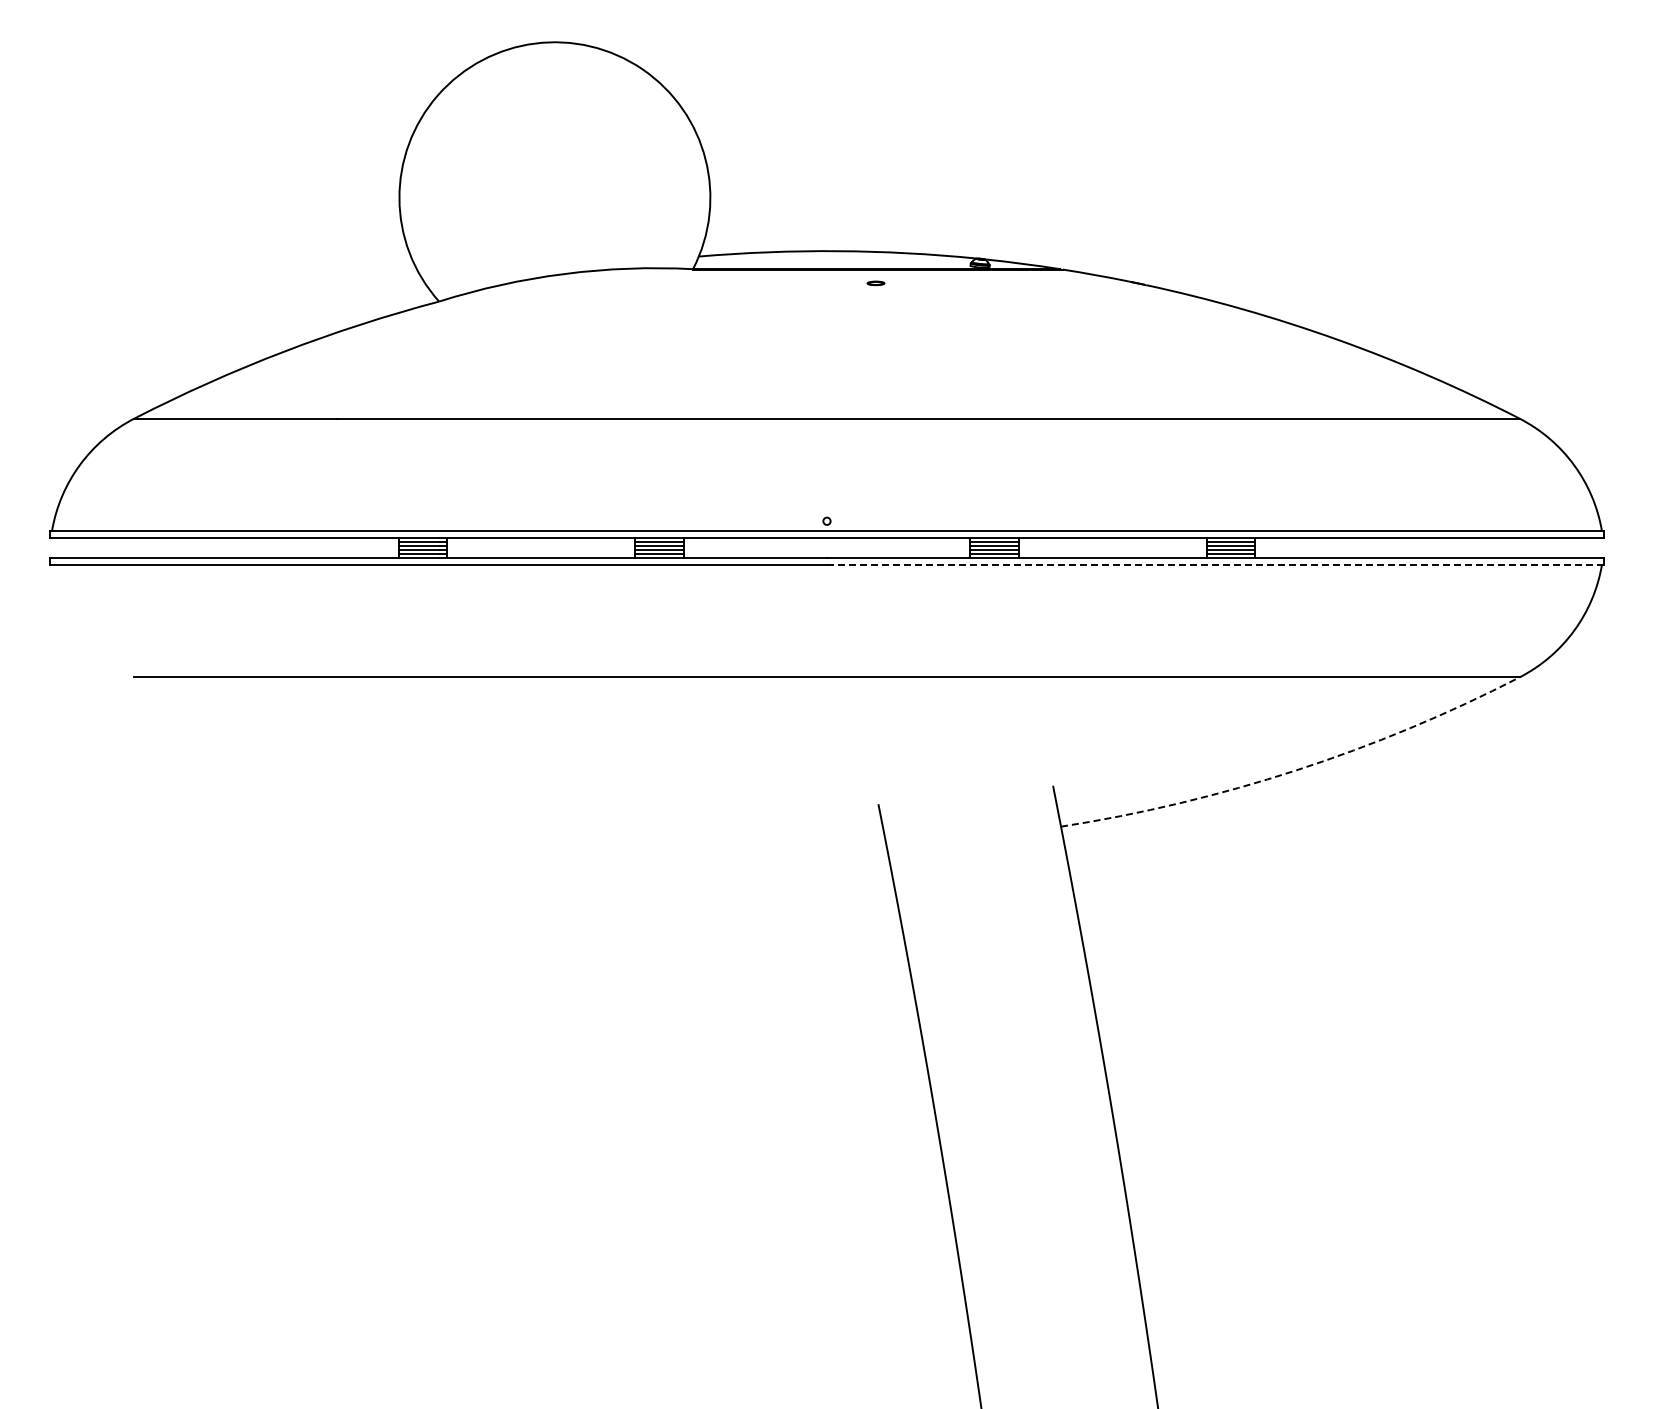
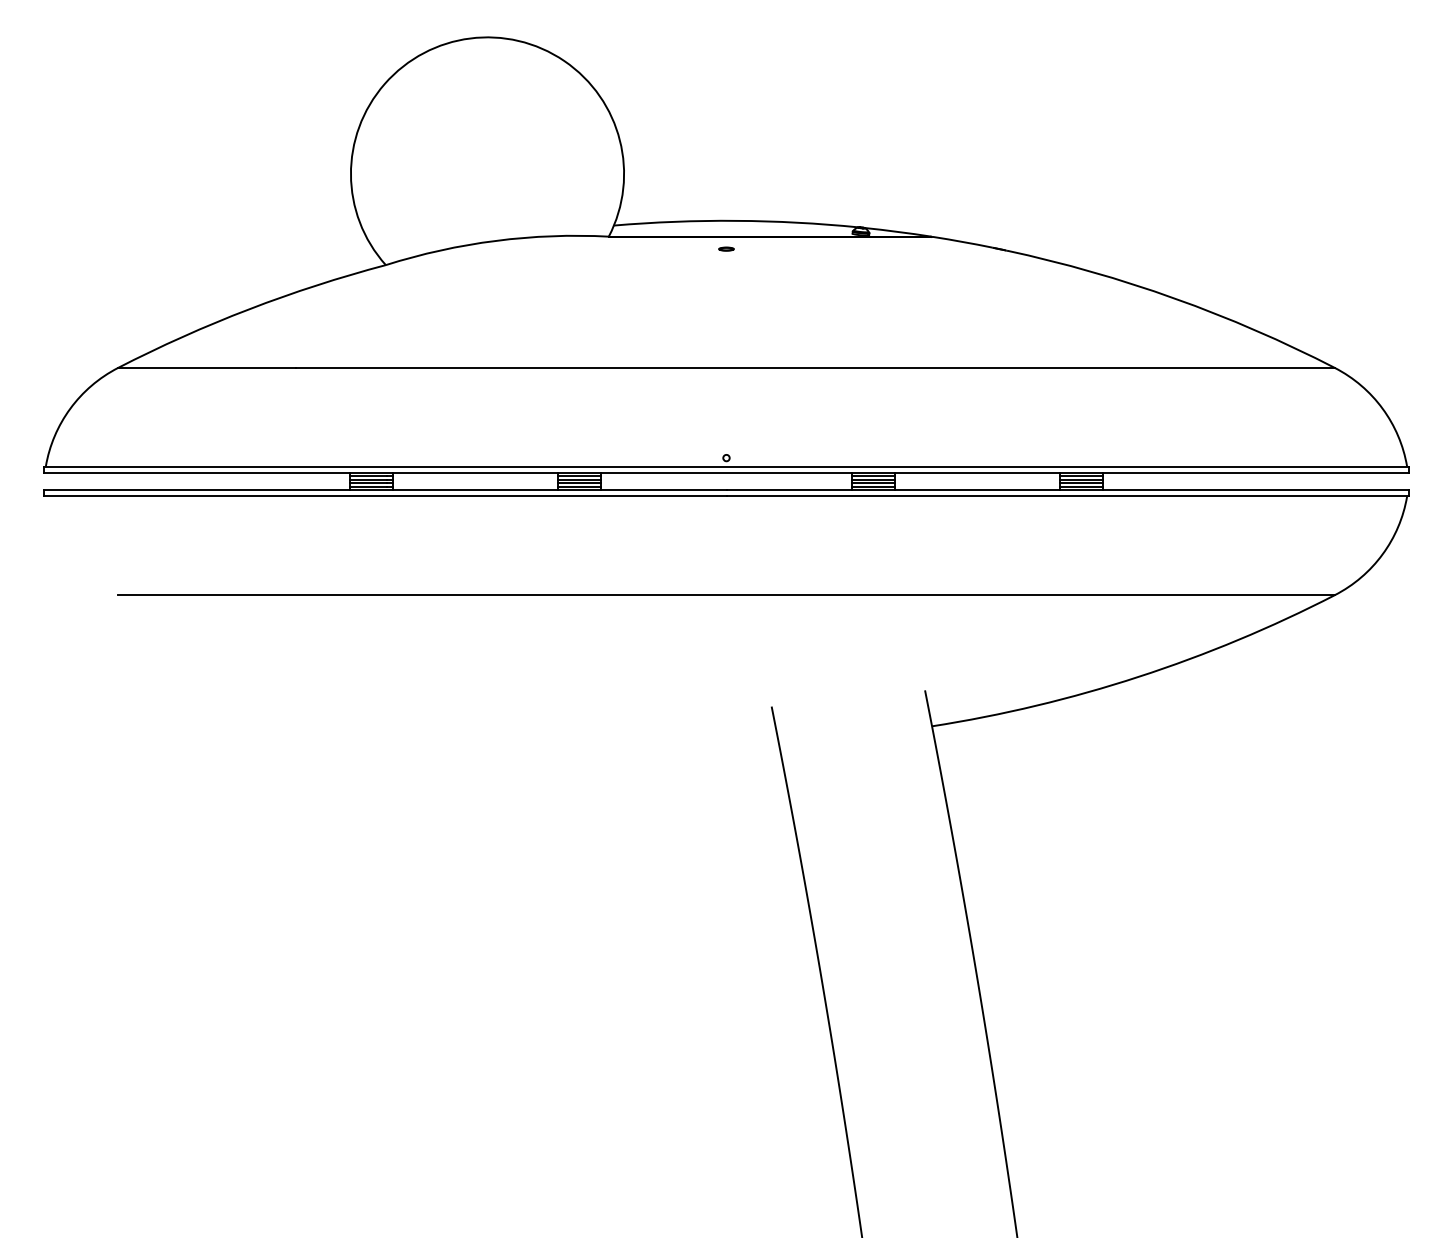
part: (875, 283) -> (726, 249), moved
line: (1215, 565) -> (1067, 496), dashed -> solid
arc: (1296, 770) -> (1138, 676), dashed -> solid

